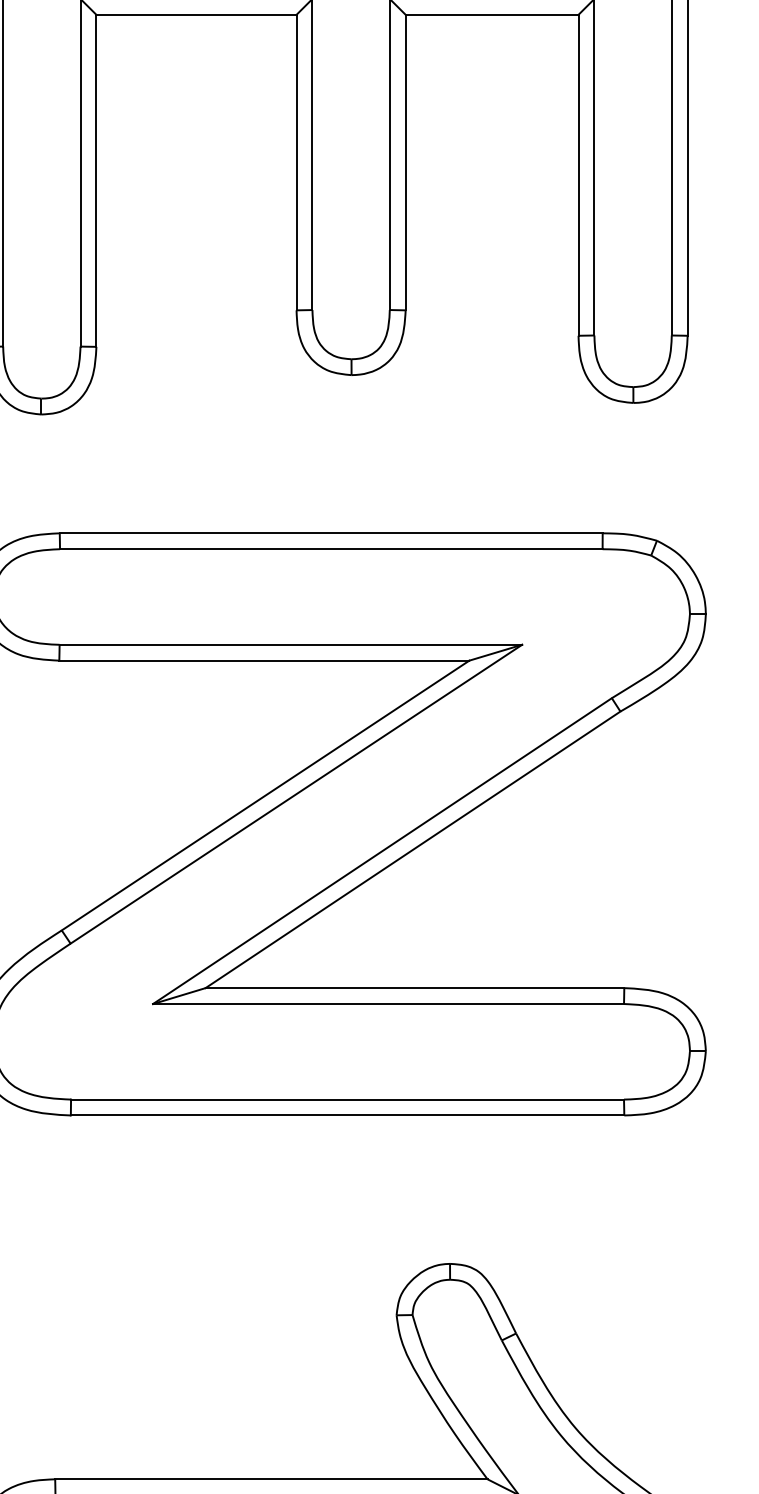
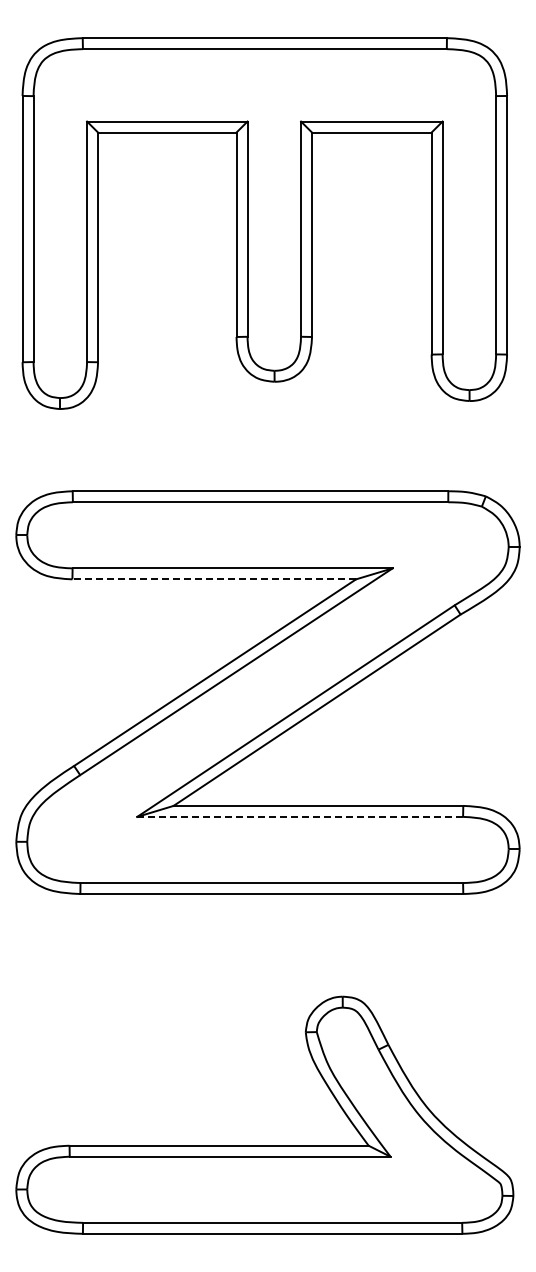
line: (264, 660) -> (214, 579), solid -> dashed
line: (389, 1003) -> (300, 816), solid -> dashed

